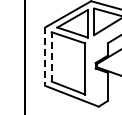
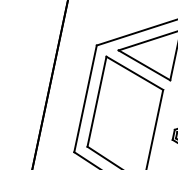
line: (51, 56) -> (96, 100), dashed -> solid
line: (45, 57) -> (85, 100), dashed -> solid

